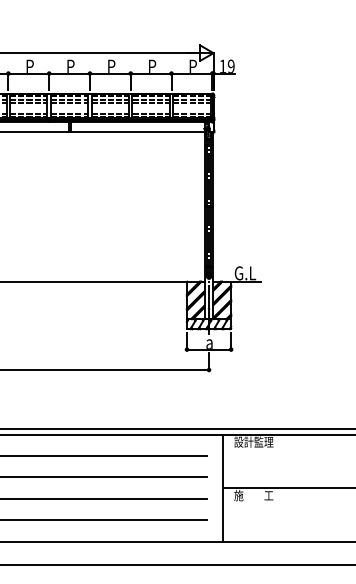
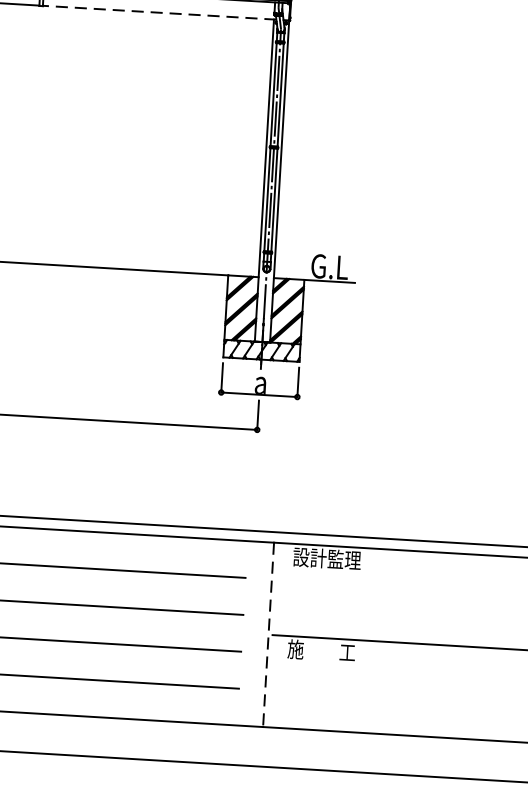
line: (138, 132) -> (159, 13), solid -> dashed
line: (222, 488) -> (268, 635), solid -> dashed

